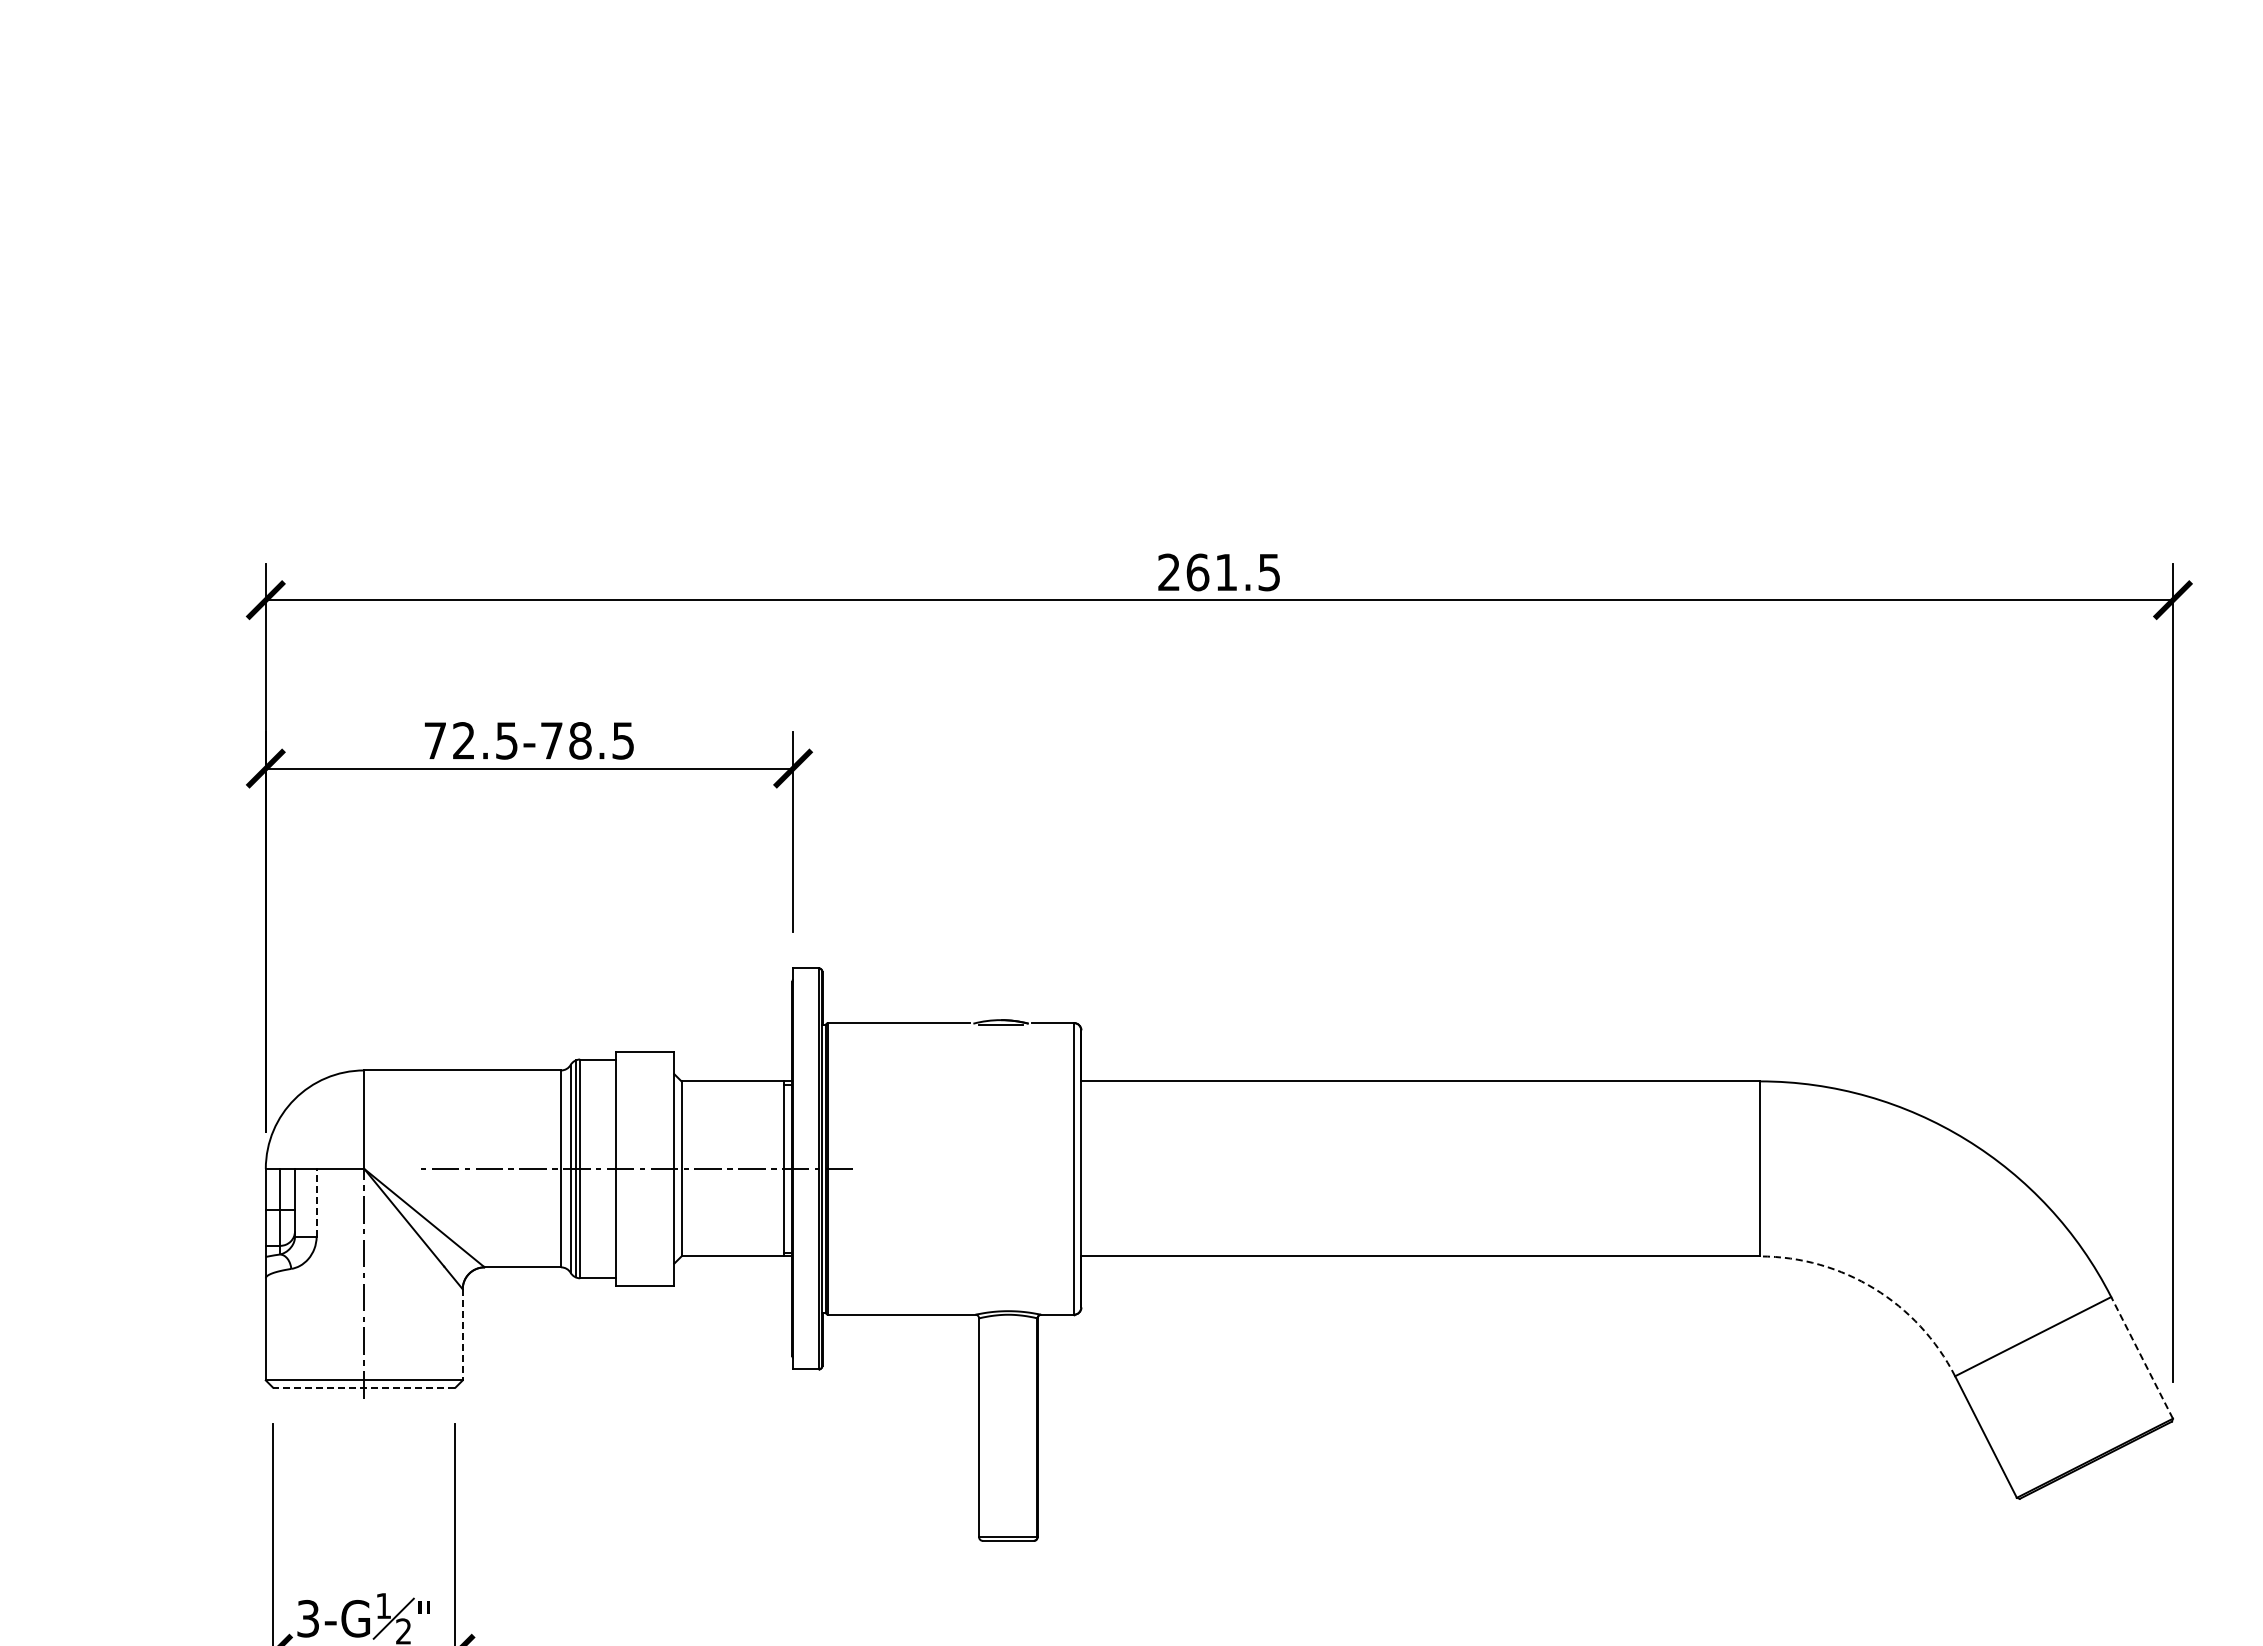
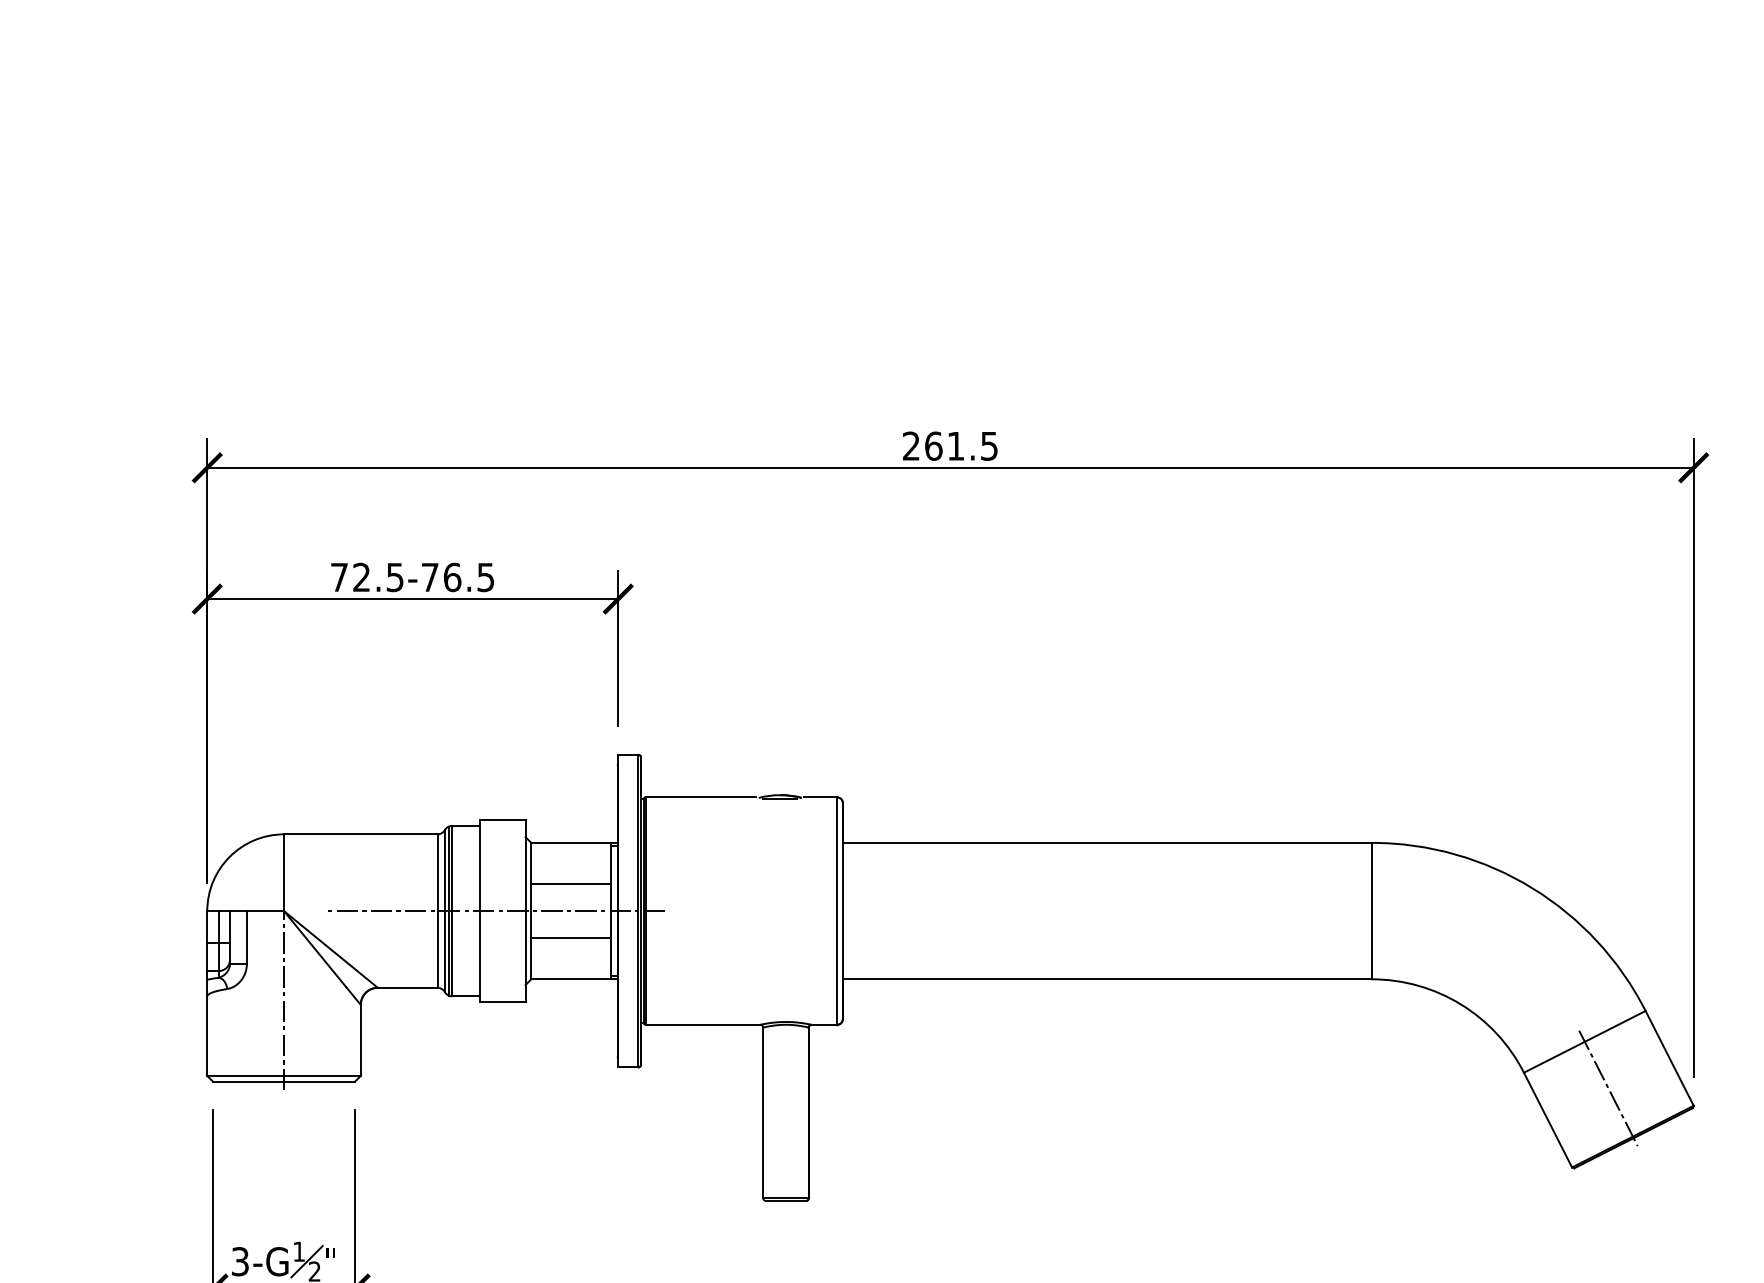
text: (580, 740) -> (452, 577), 72.5-78.5 -> 72.5-76.5
line: (732, 1133) -> (571, 883), added
line: (316, 1202) -> (246, 937), dashed -> solid
line: (732, 1203) -> (571, 938), added
arc: (1874, 1288) -> (1461, 1004), dashed -> solid
line: (462, 1334) -> (360, 1040), dashed -> solid
line: (2141, 1357) -> (1669, 1058), dashed -> solid
line: (363, 1387) -> (283, 1081), dashed -> solid
line: (2063, 1396) -> (1608, 1088), added

